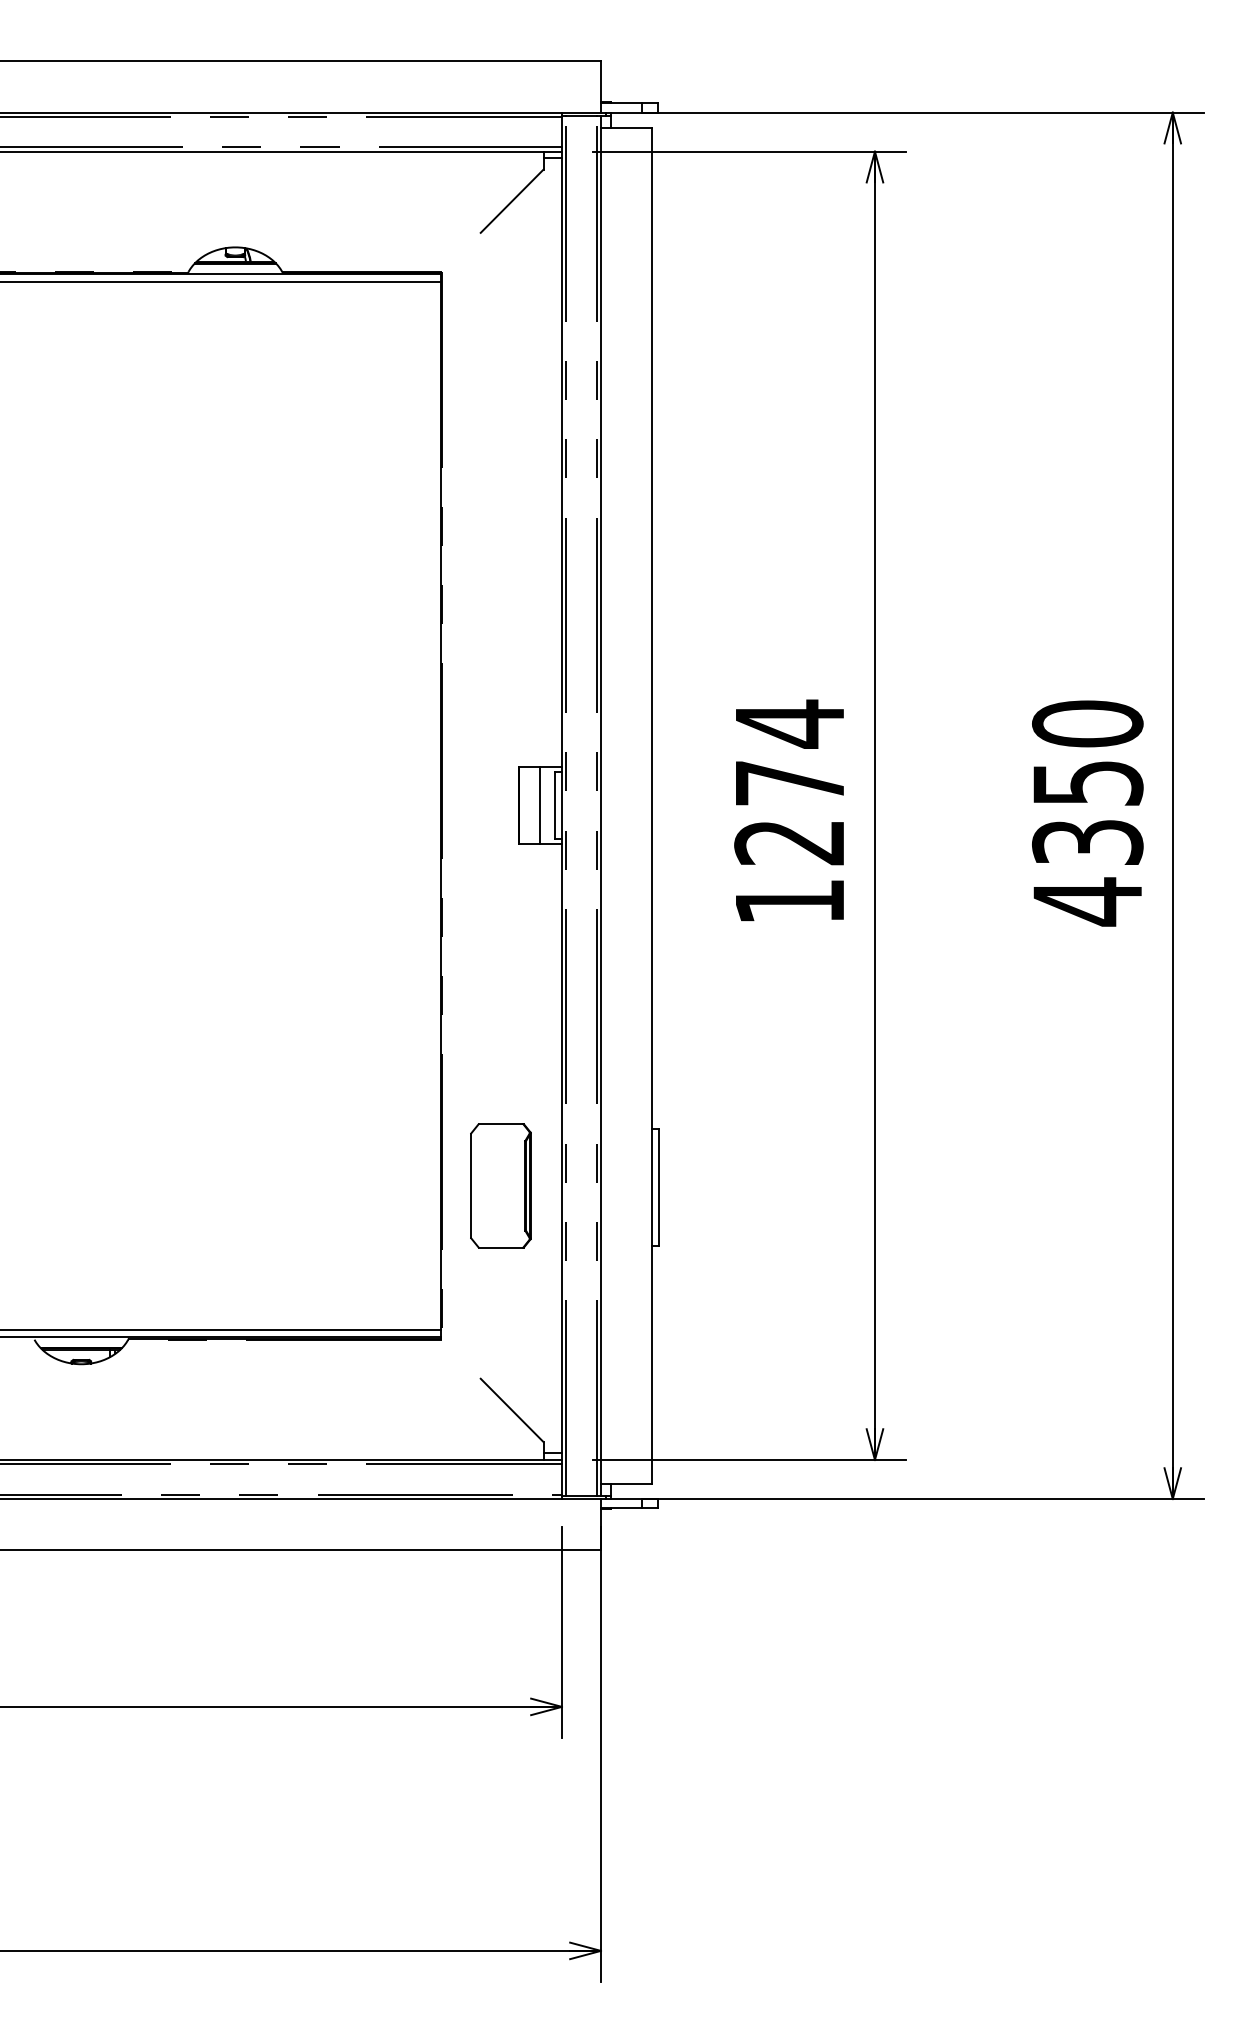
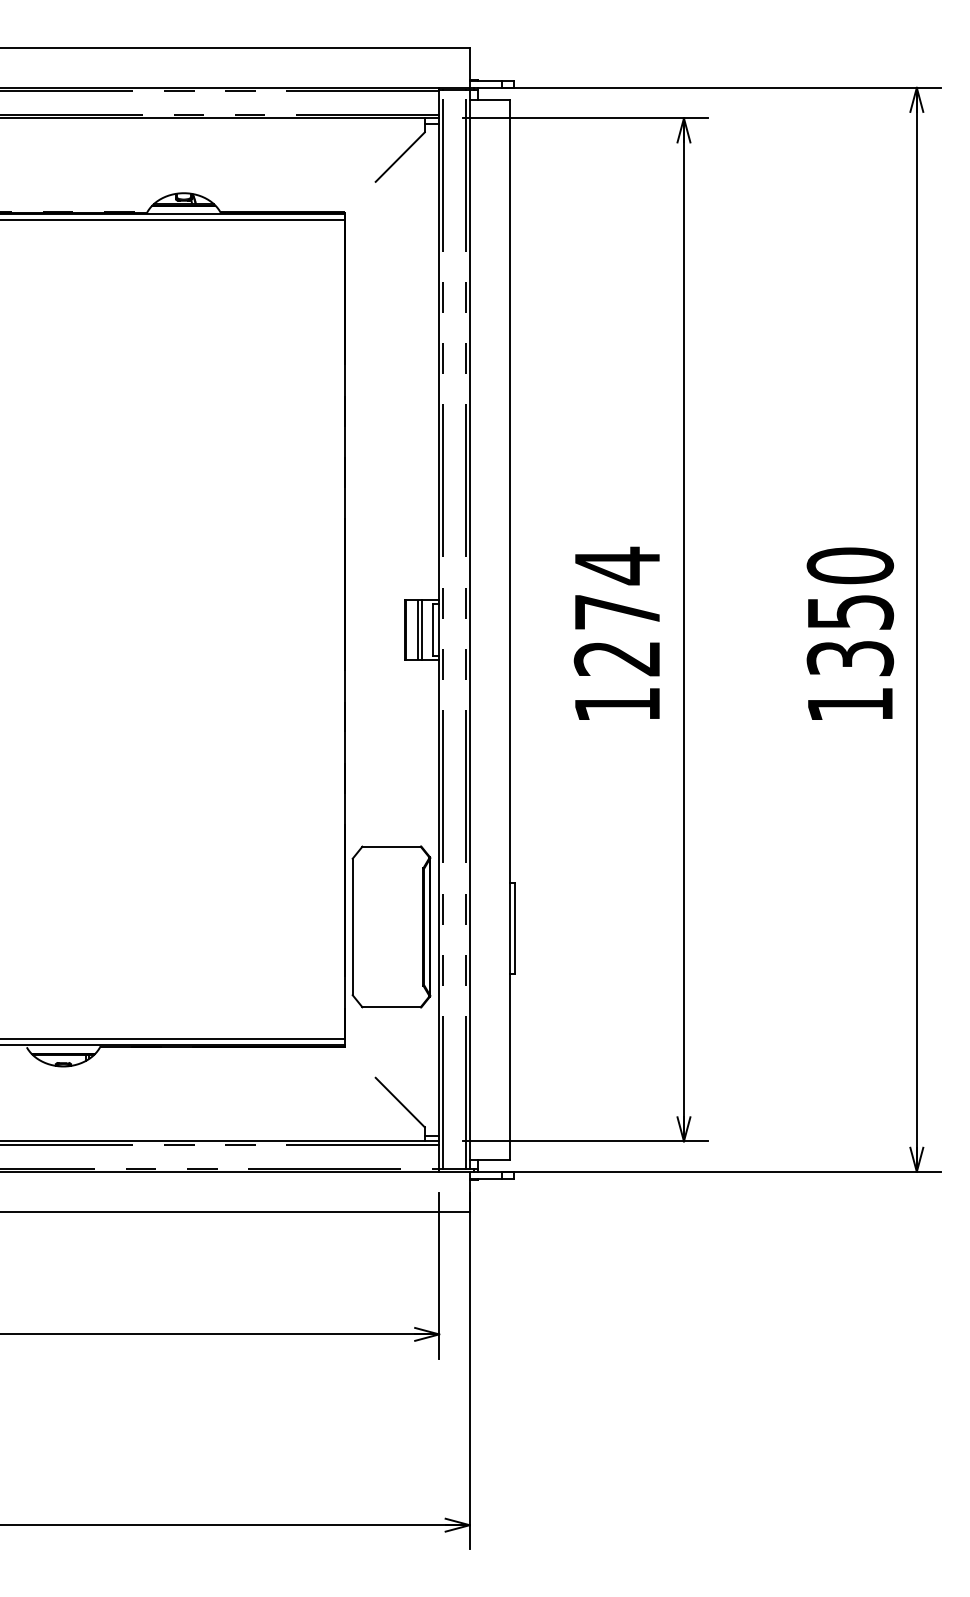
line: (535, 805) -> (418, 629), added
text: (1087, 901) -> (850, 704), 4350 -> 1350
part: (500, 1185) -> (391, 926), size x1.67

